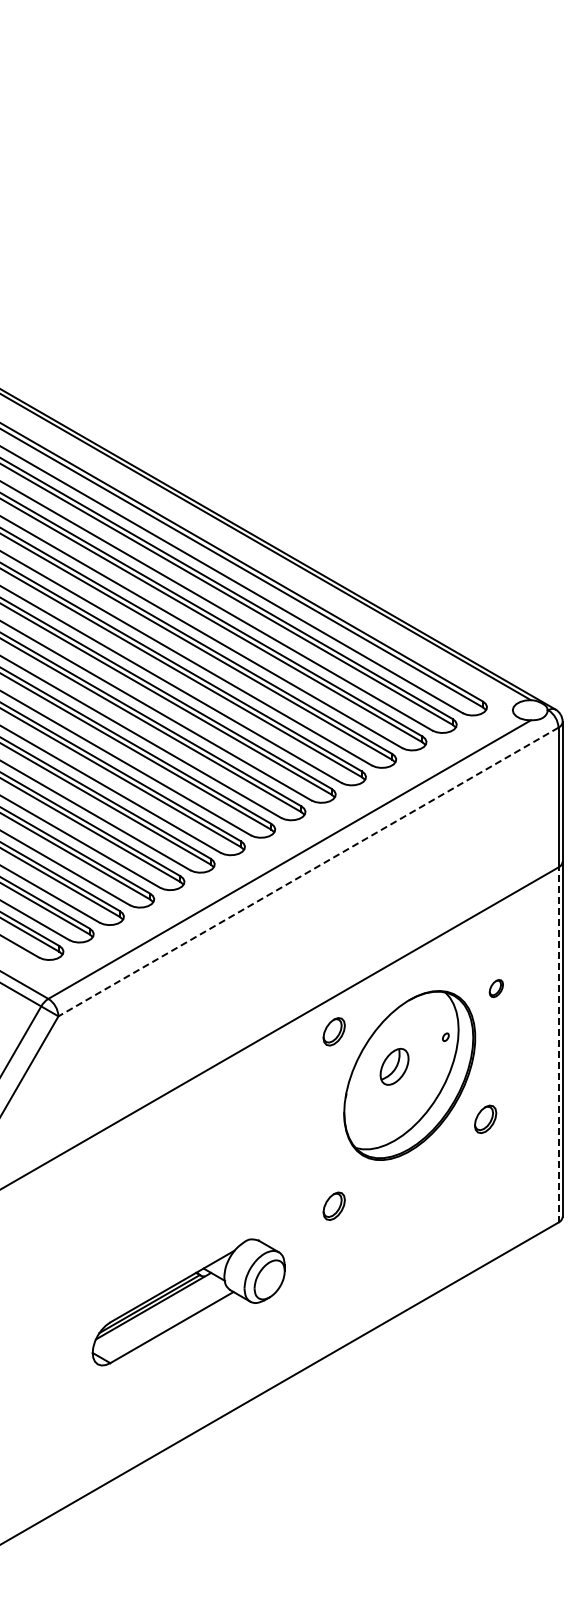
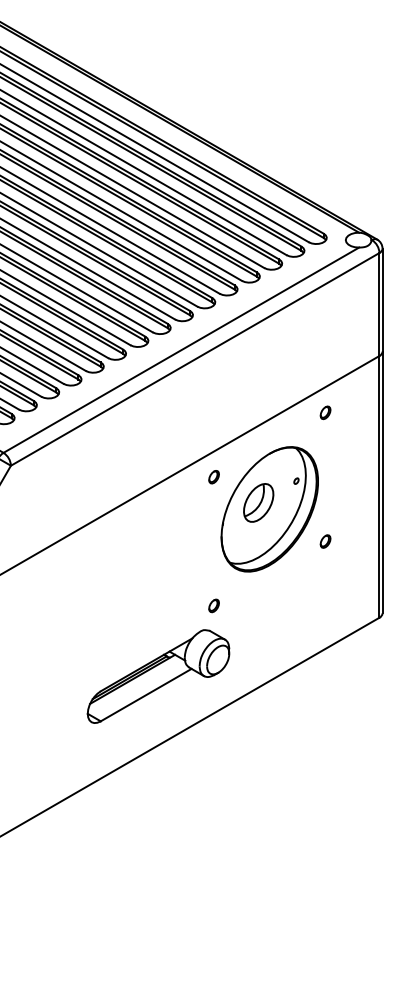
line: (308, 872) -> (195, 359), dashed -> solid
part: (495, 988) -> (324, 412), moved
part: (333, 1031) -> (213, 476), size x0.62
line: (558, 1045) -> (379, 487), dashed -> solid
part: (394, 1066) -> (258, 502), size x1.43
part: (484, 1118) -> (324, 541), size x0.62
part: (333, 1206) -> (213, 605), size x0.62
part: (188, 1302) -> (158, 676), moved

